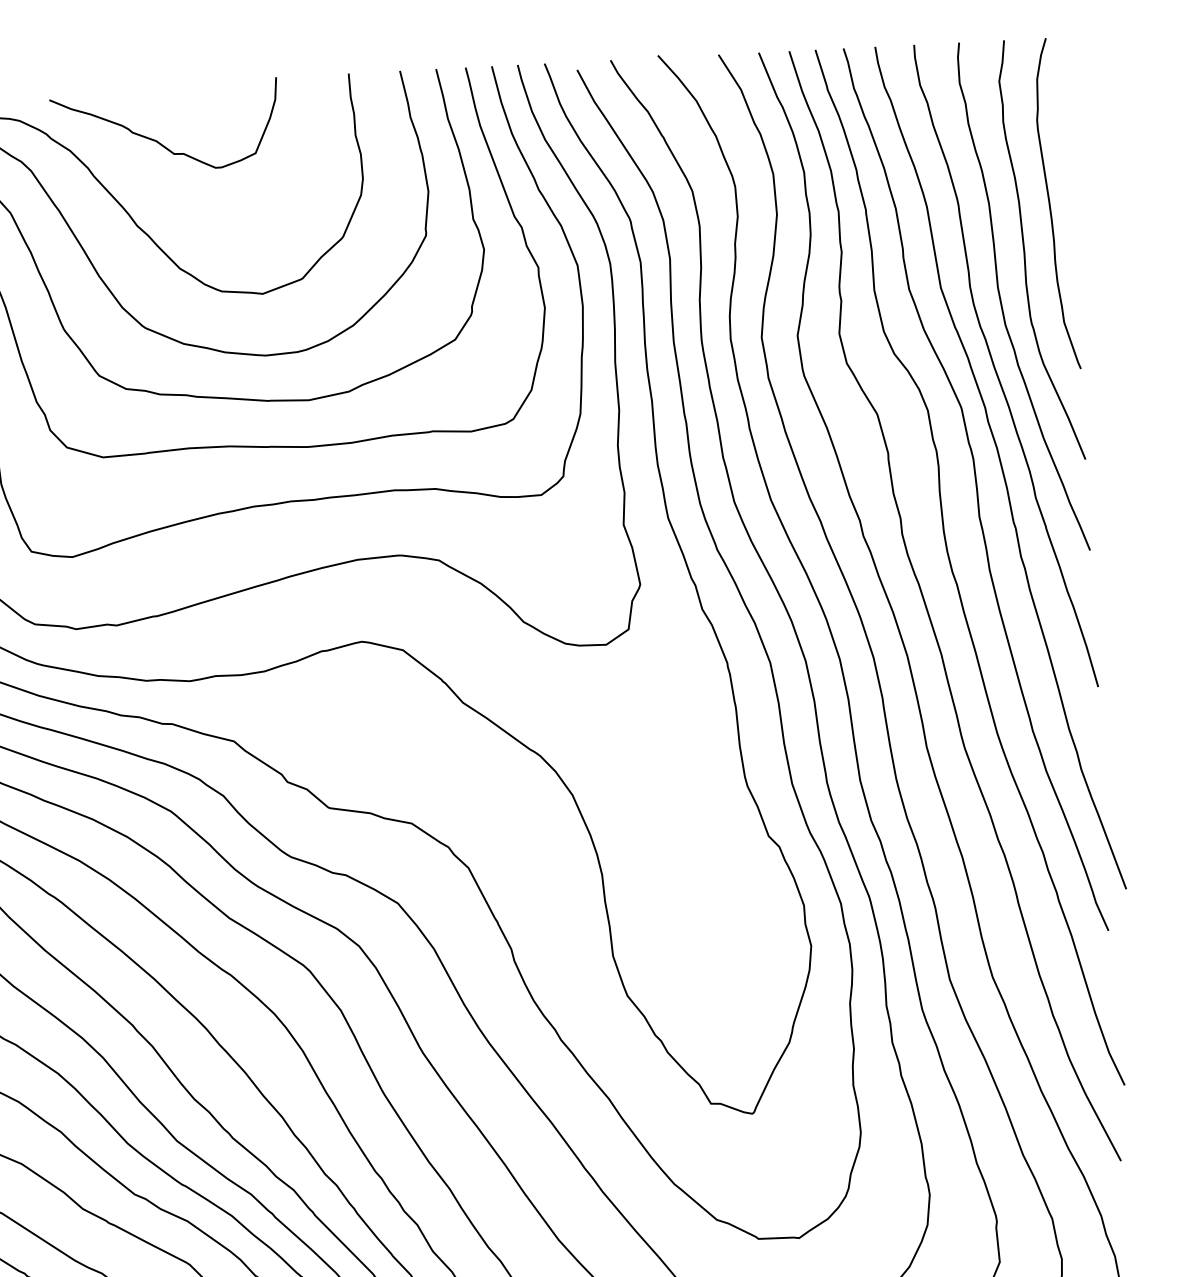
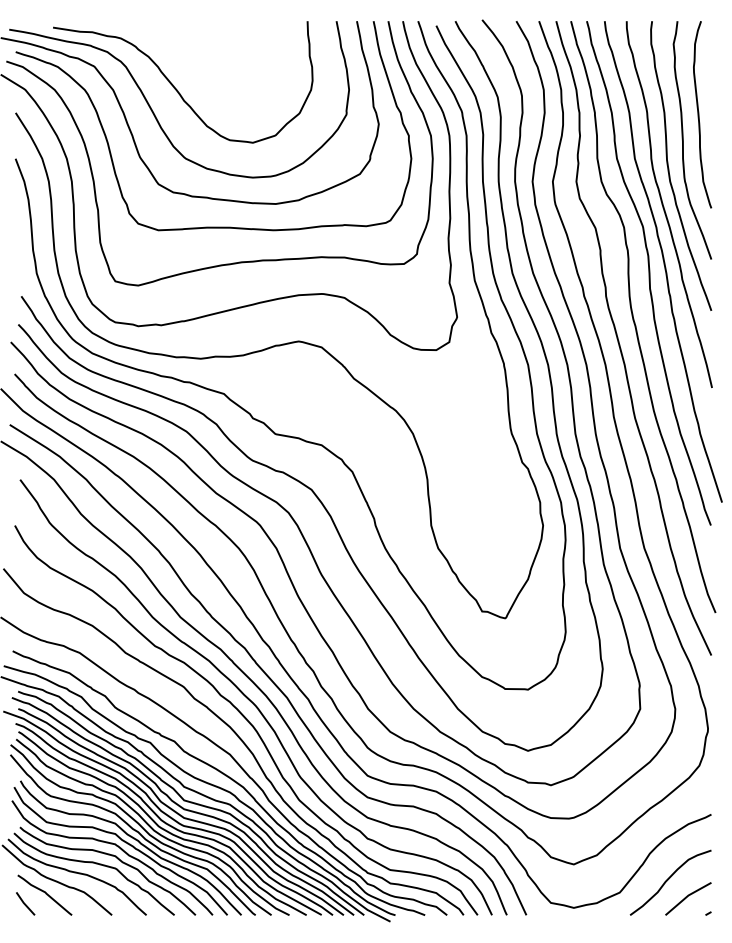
curve: (156, 138) -> (197, 52), removed

